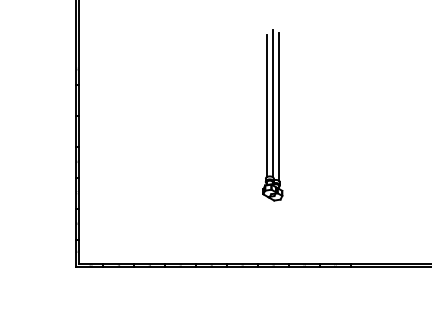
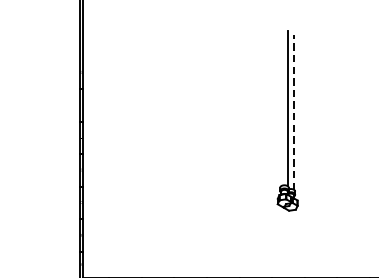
line: (266, 106) -> (280, 111), removed
line: (279, 107) -> (294, 112), solid -> dashed

